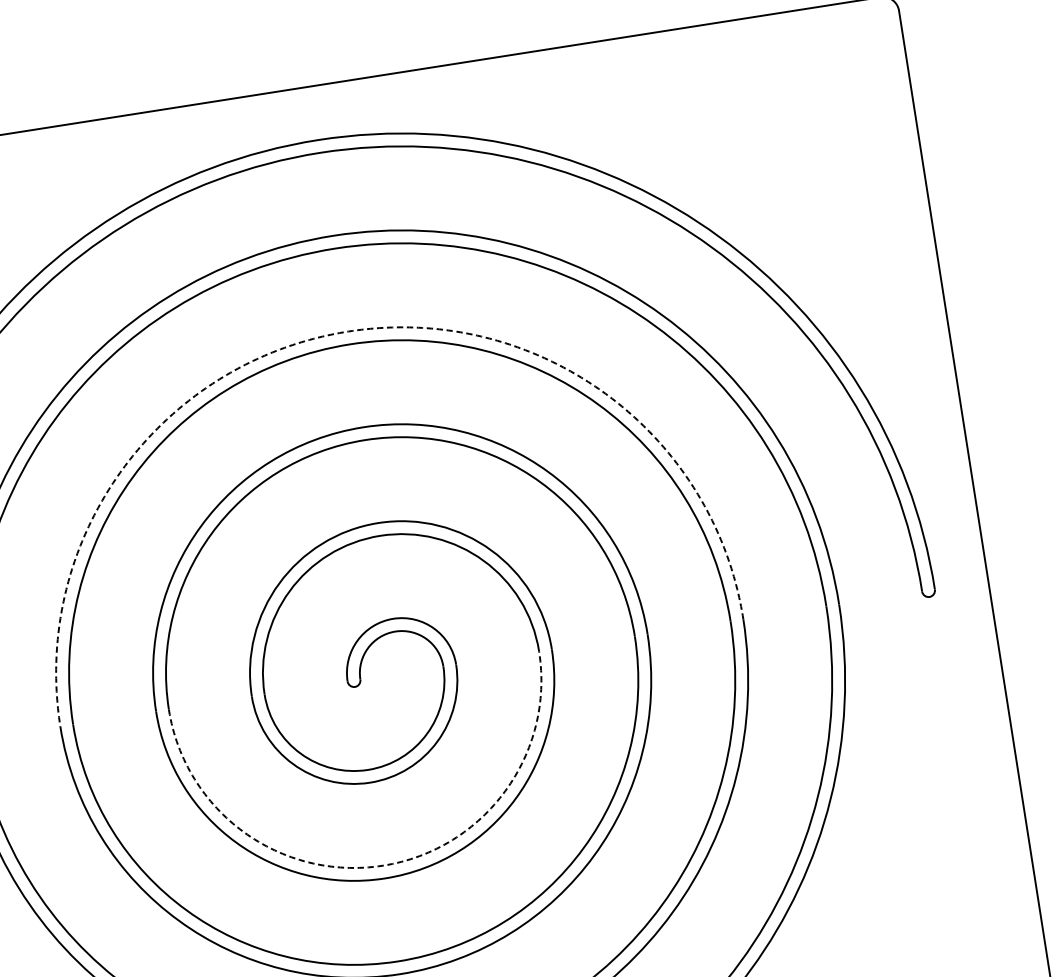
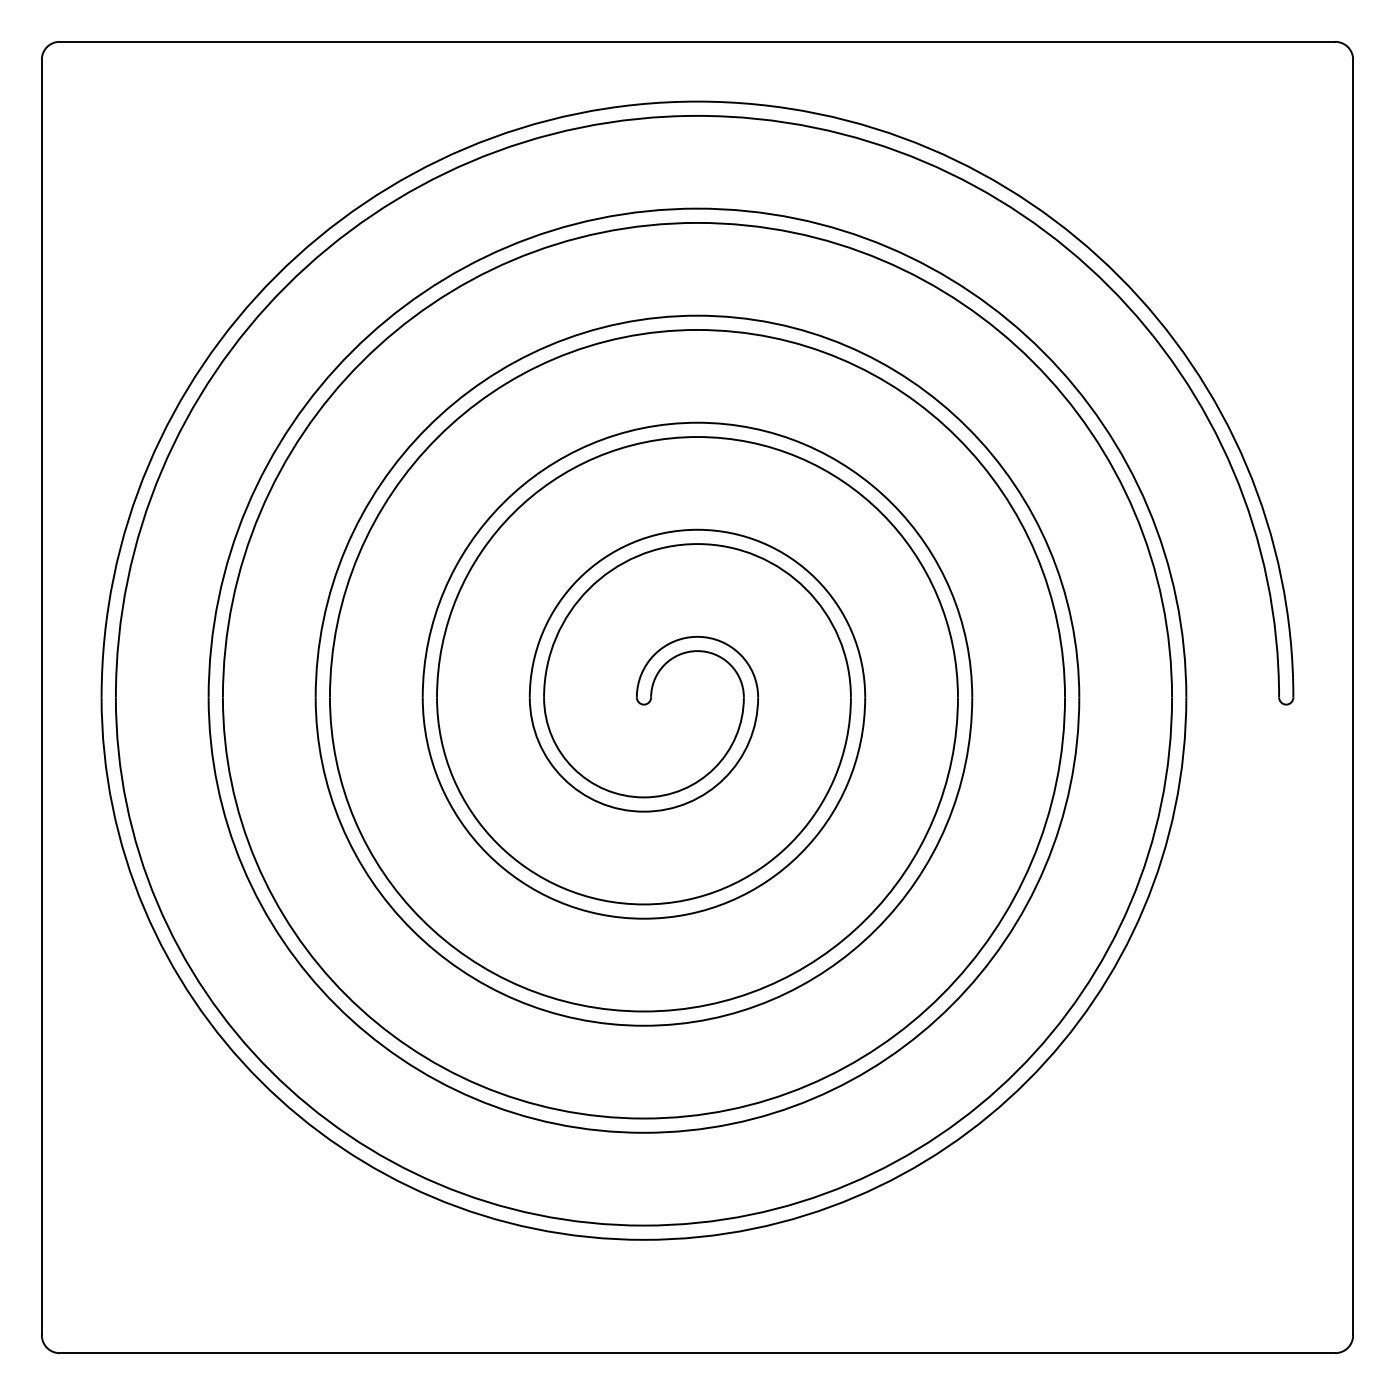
arc: (348, 331) -> (697, 315), dashed -> solid
arc: (382, 865) -> (643, 904), dashed -> solid

